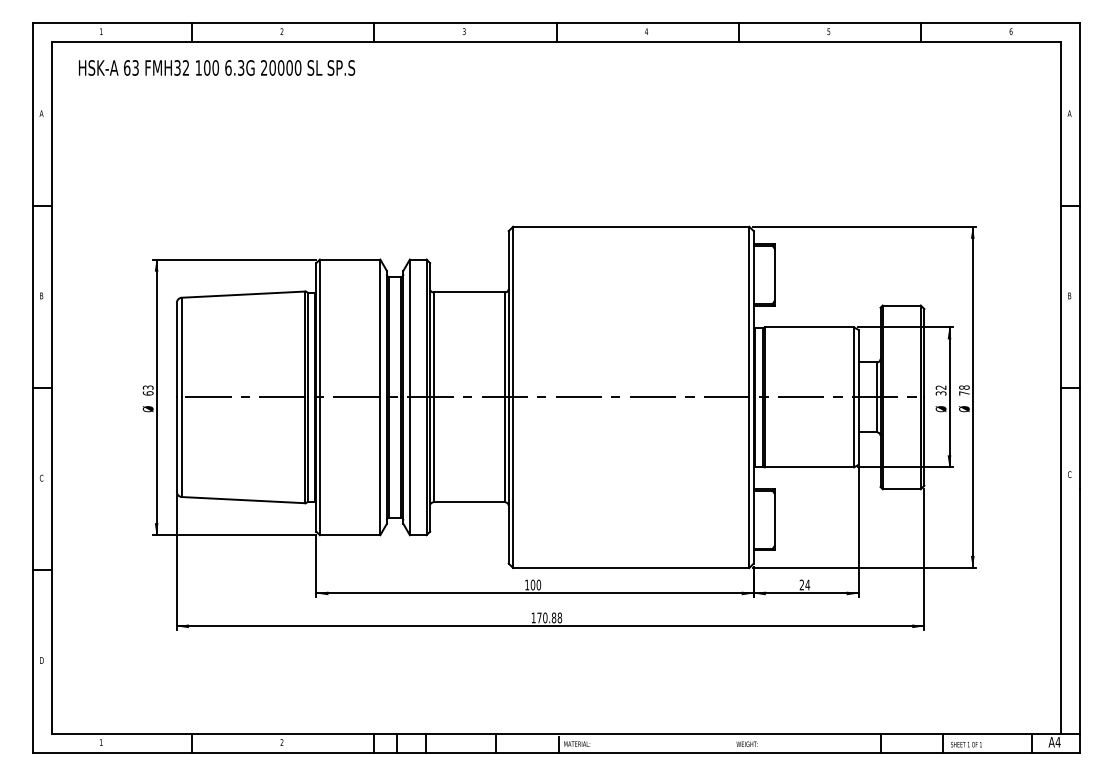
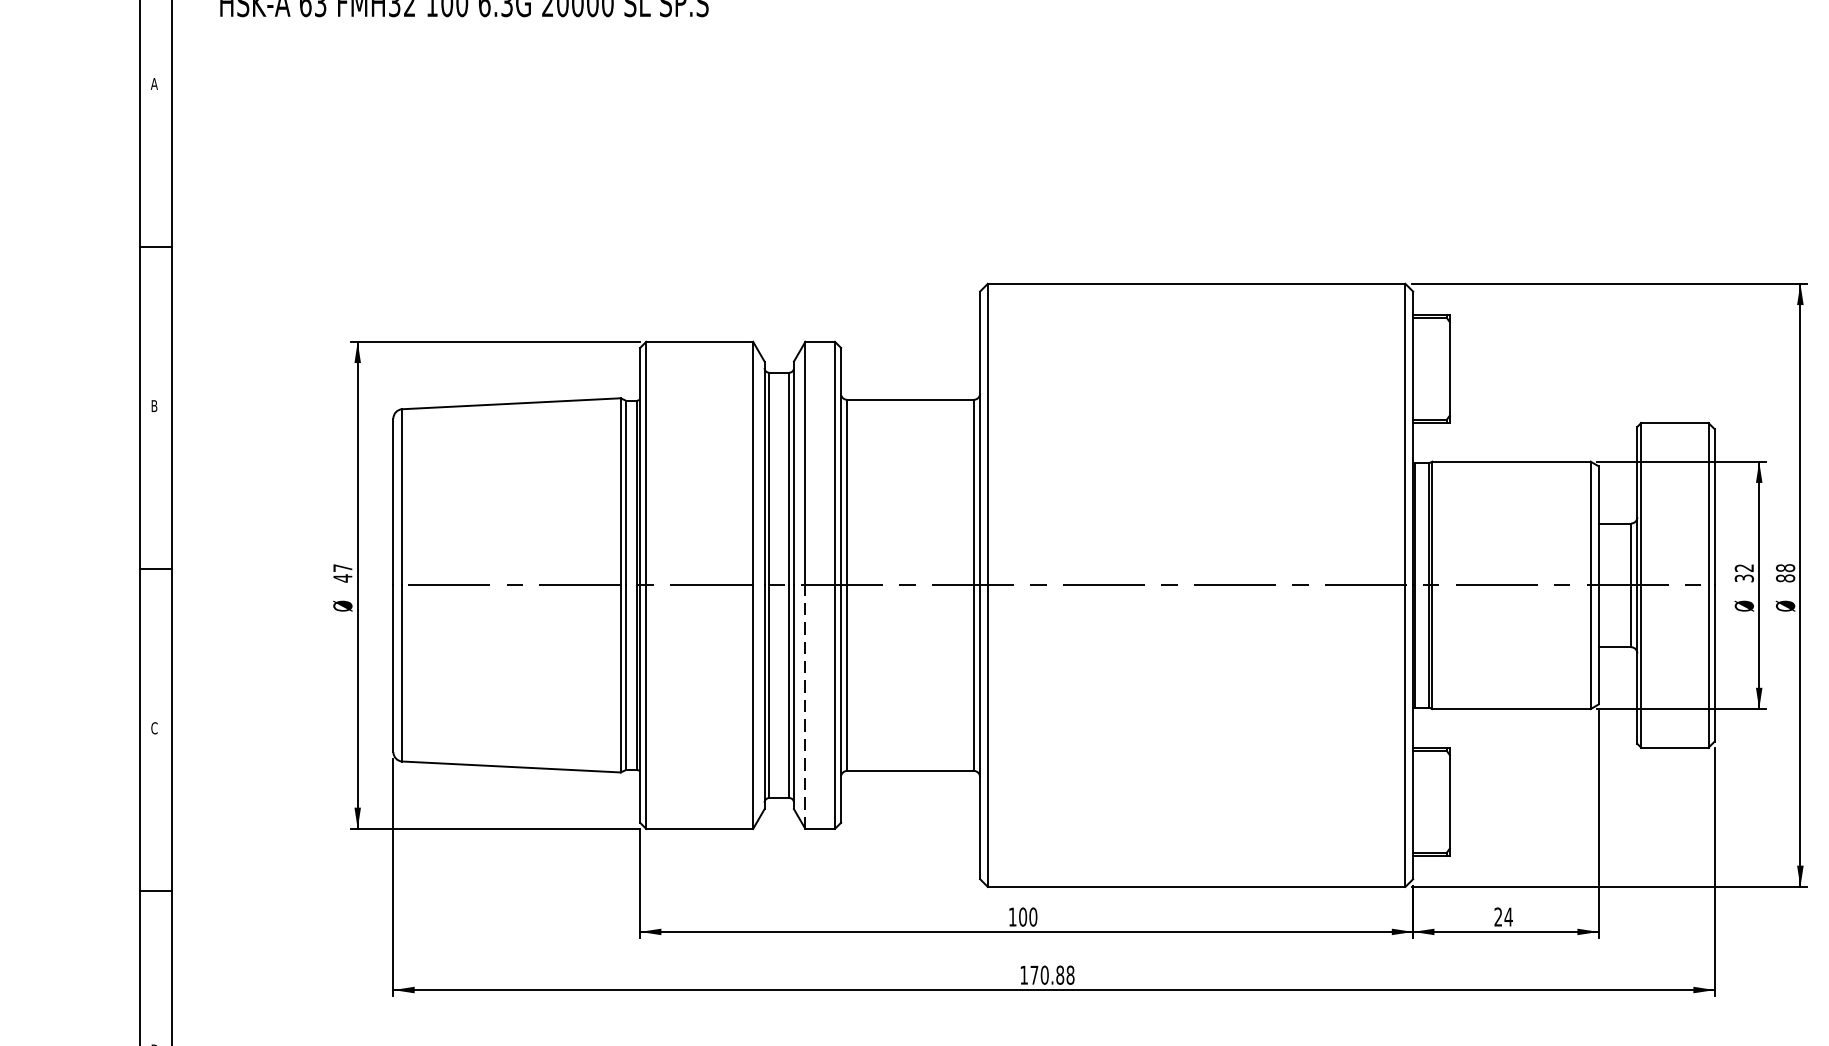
text: (147, 390) -> (341, 573), 63 -> 47
text: (964, 393) -> (1785, 578), 78 -> 88
line: (409, 466) -> (804, 707), solid -> dashed

